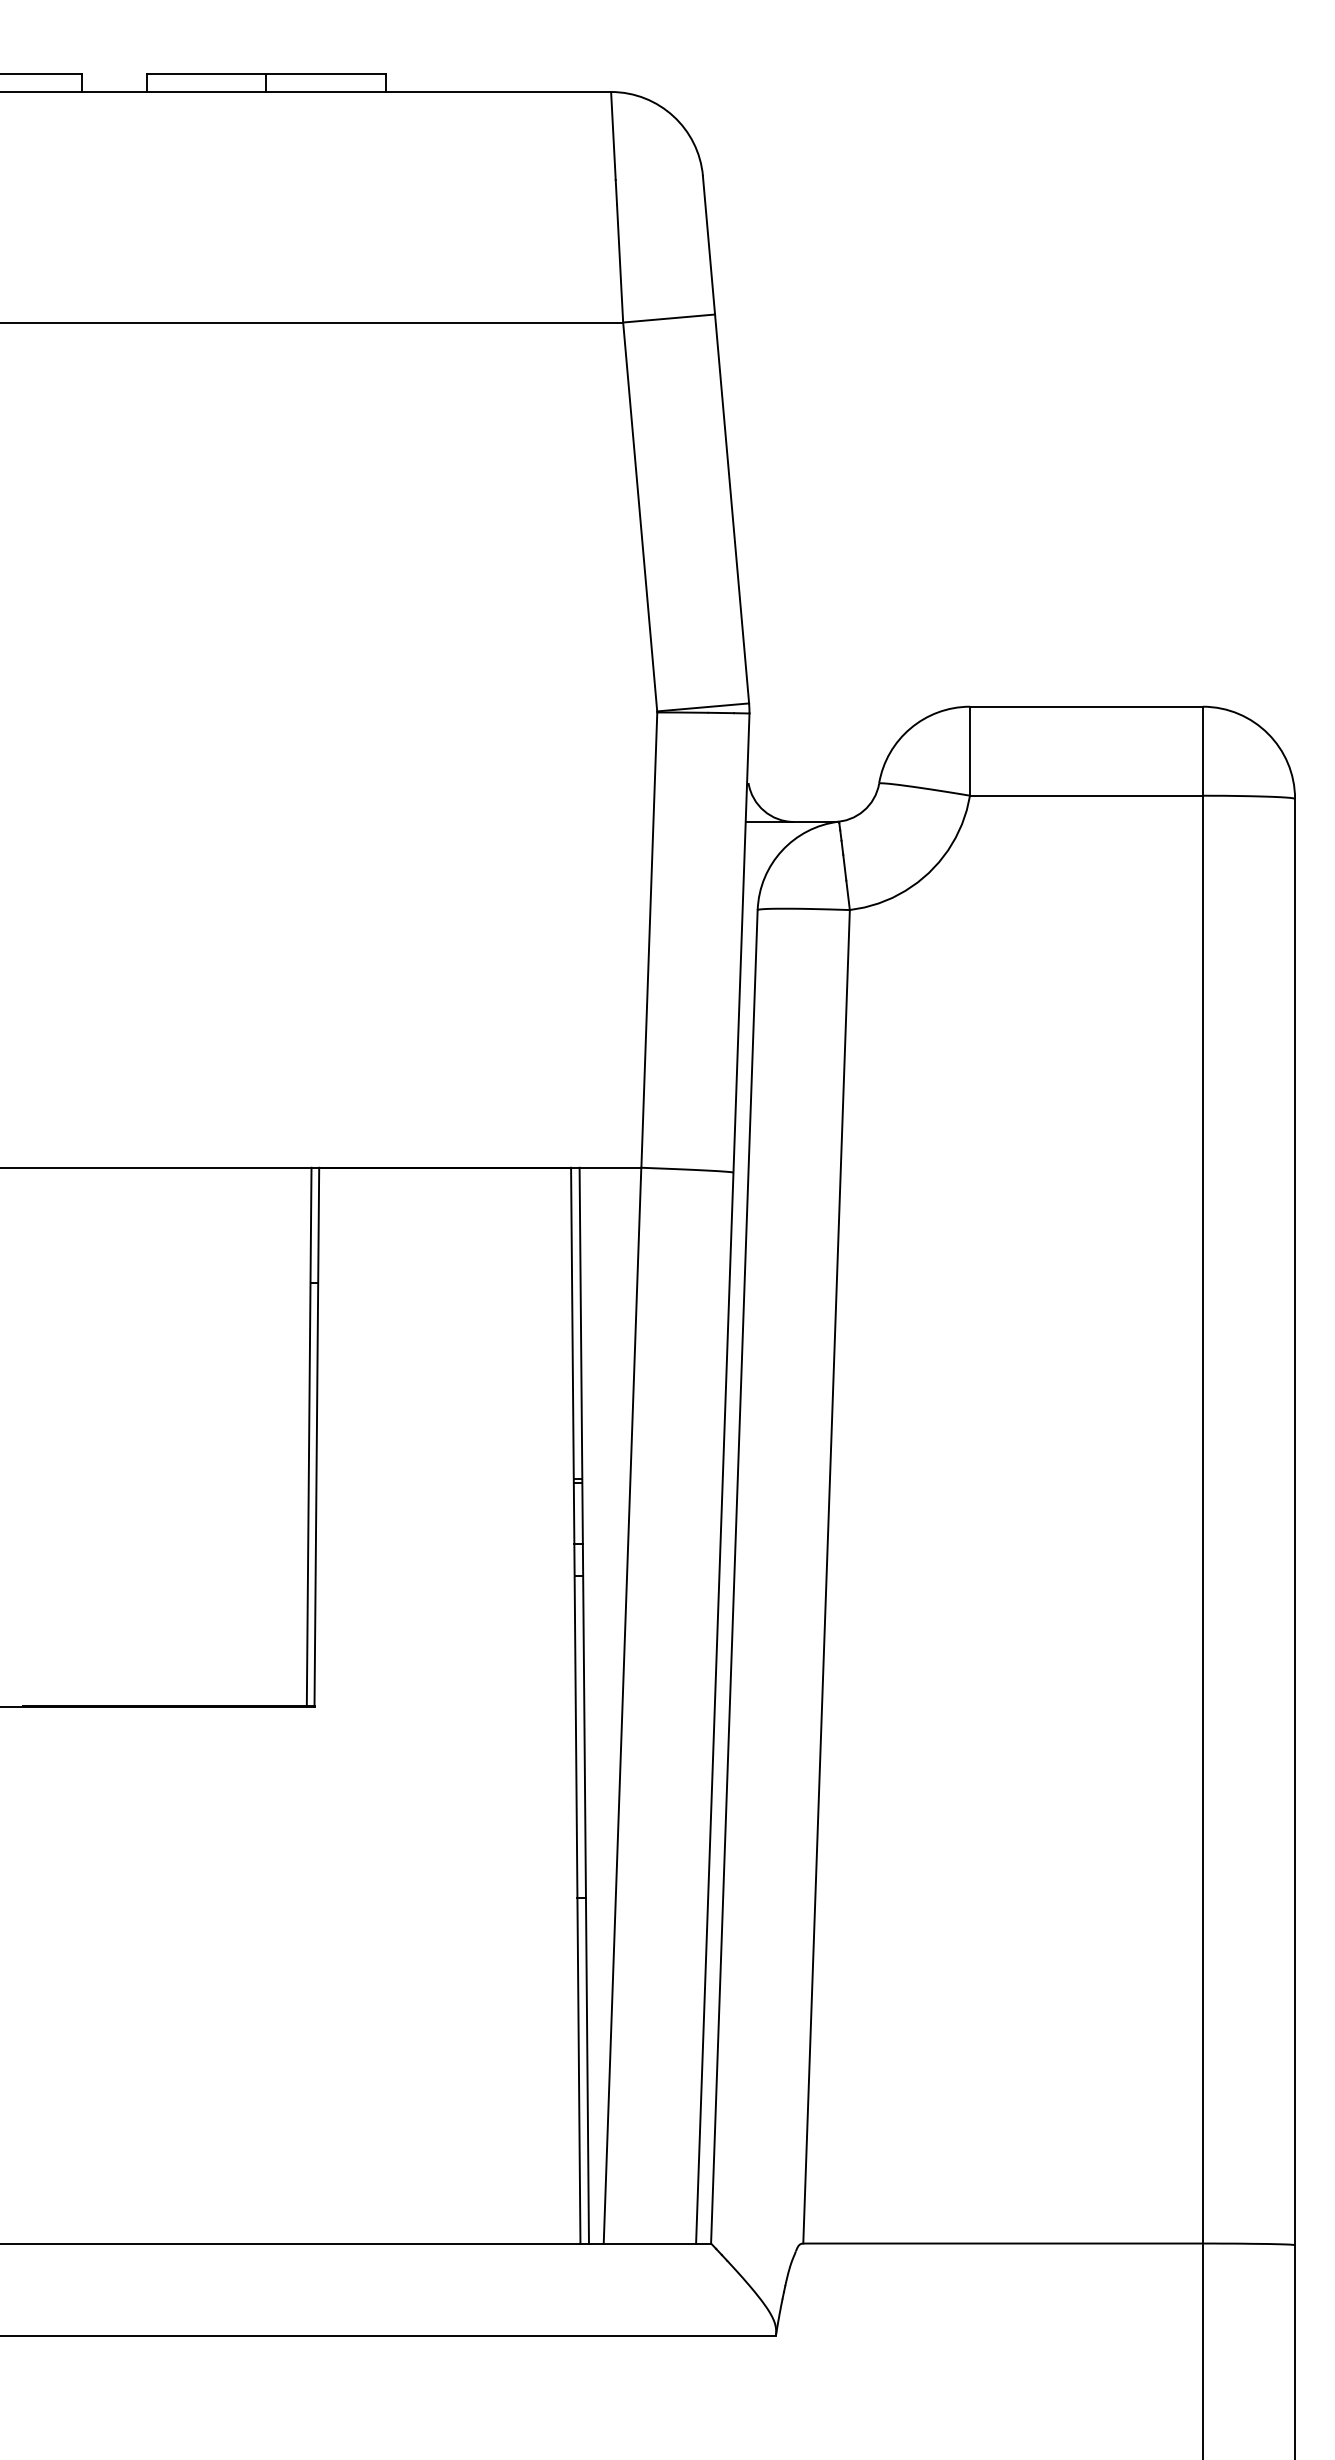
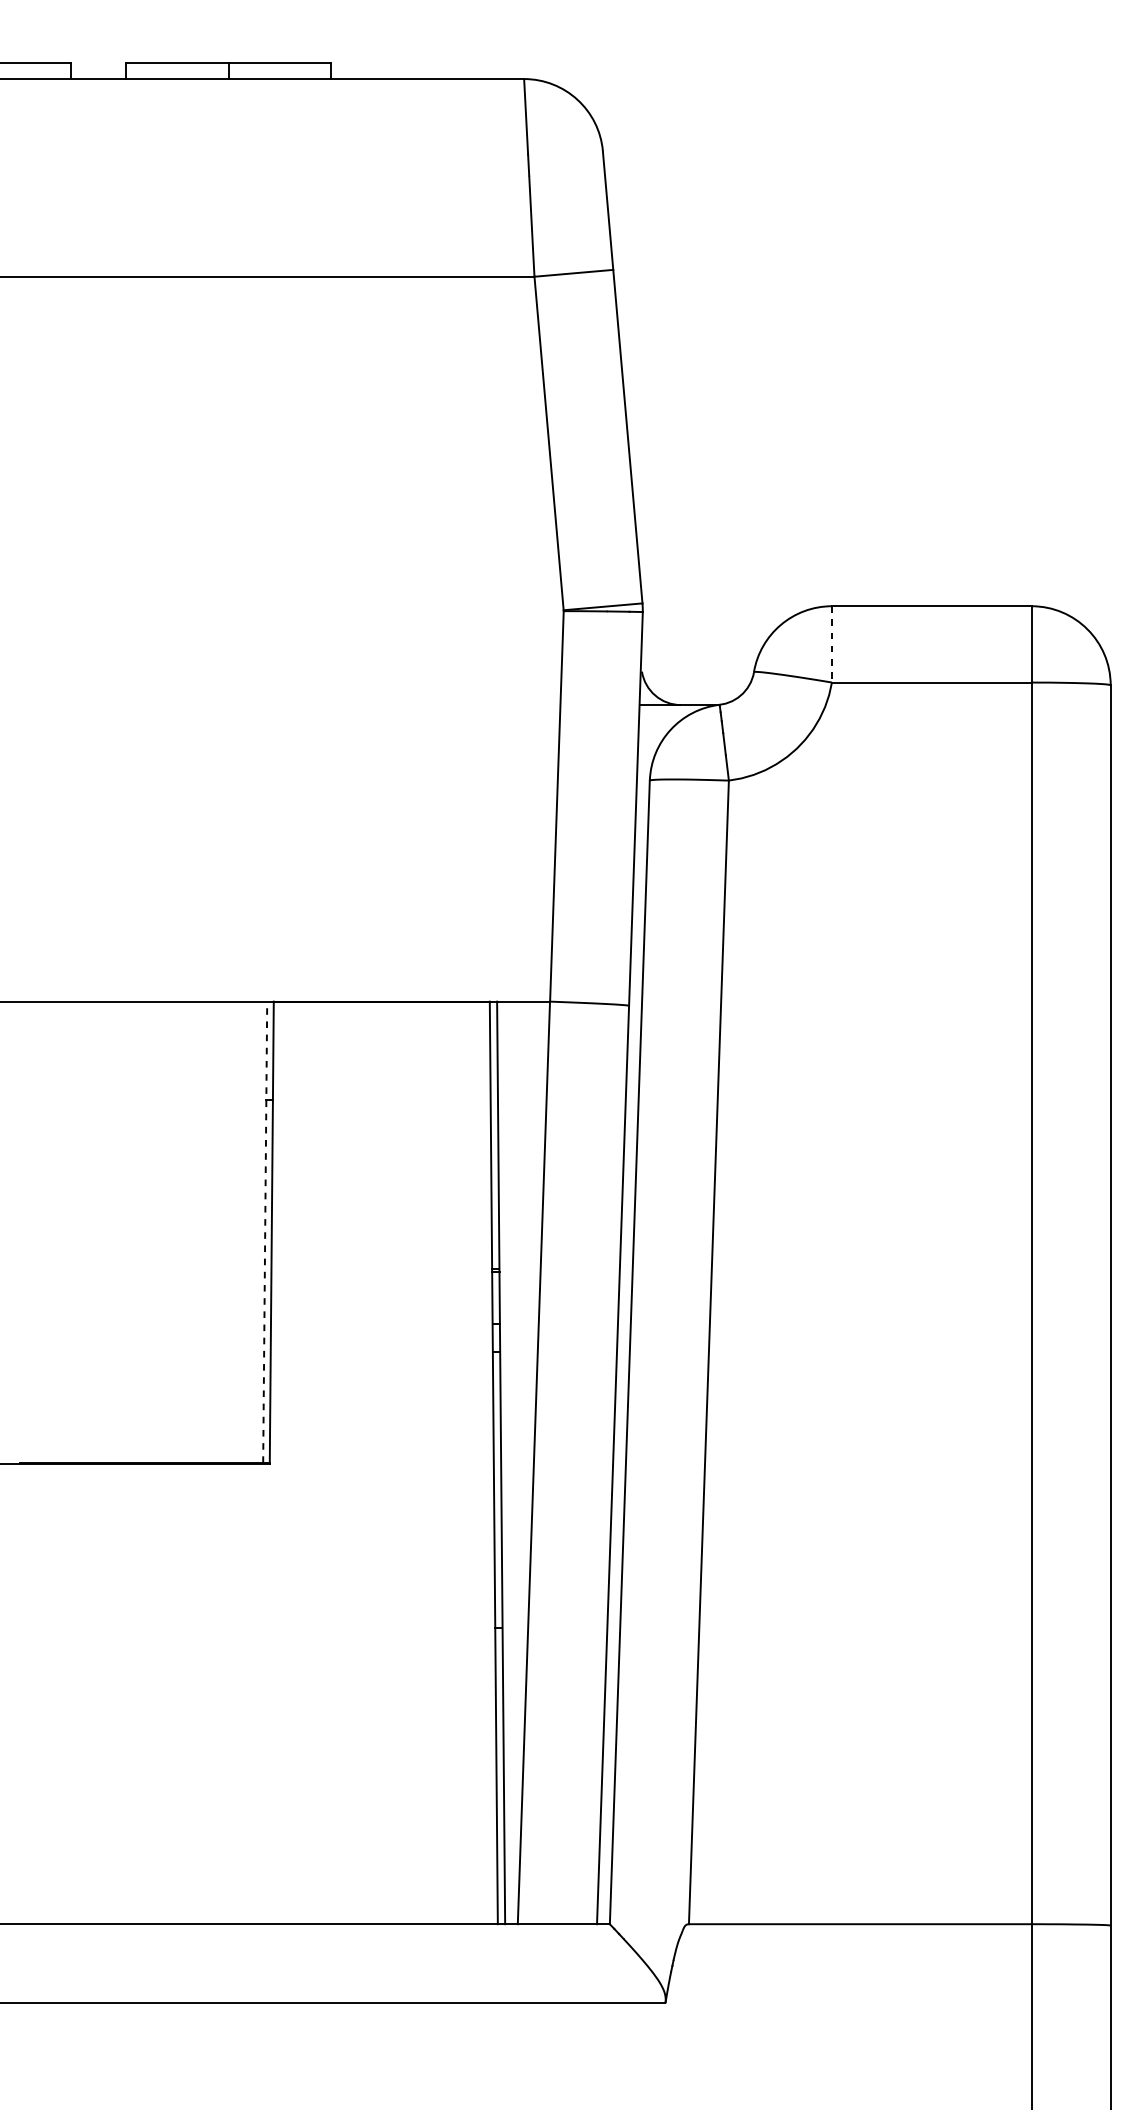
line: (970, 751) -> (832, 644), solid -> dashed
line: (309, 1436) -> (265, 1232), solid -> dashed

